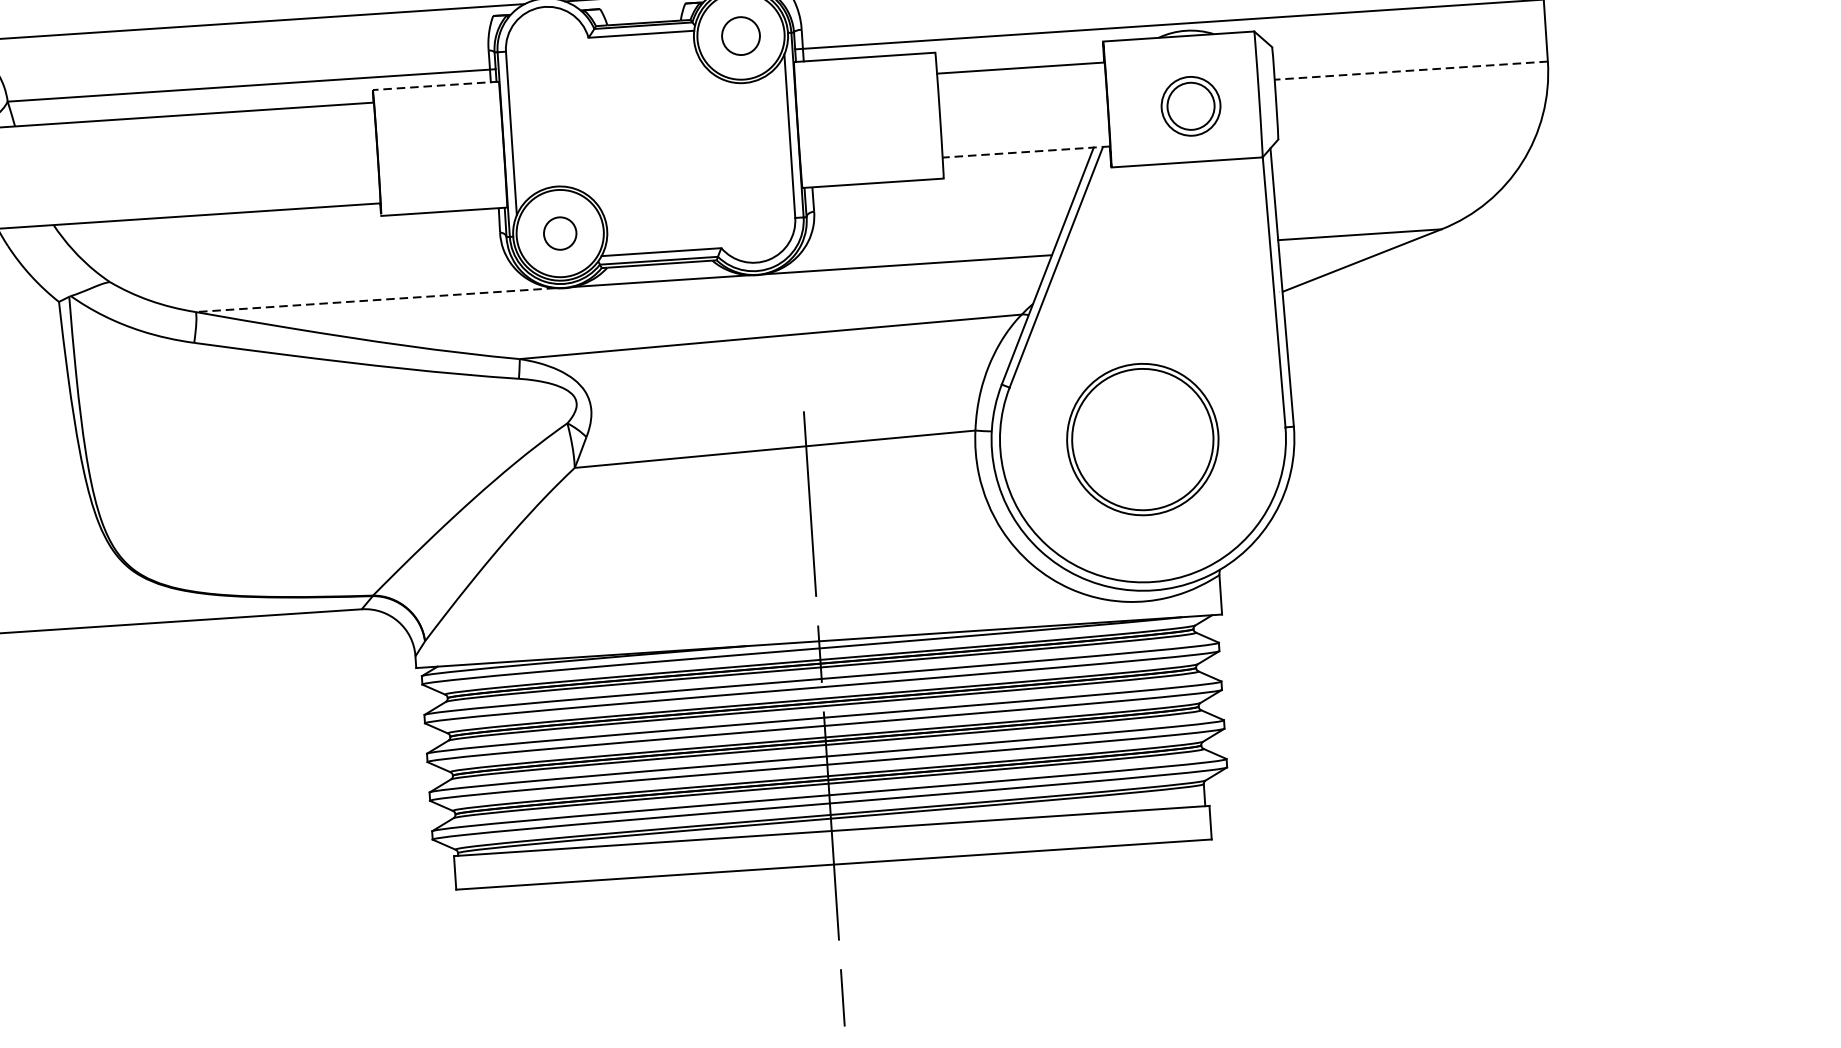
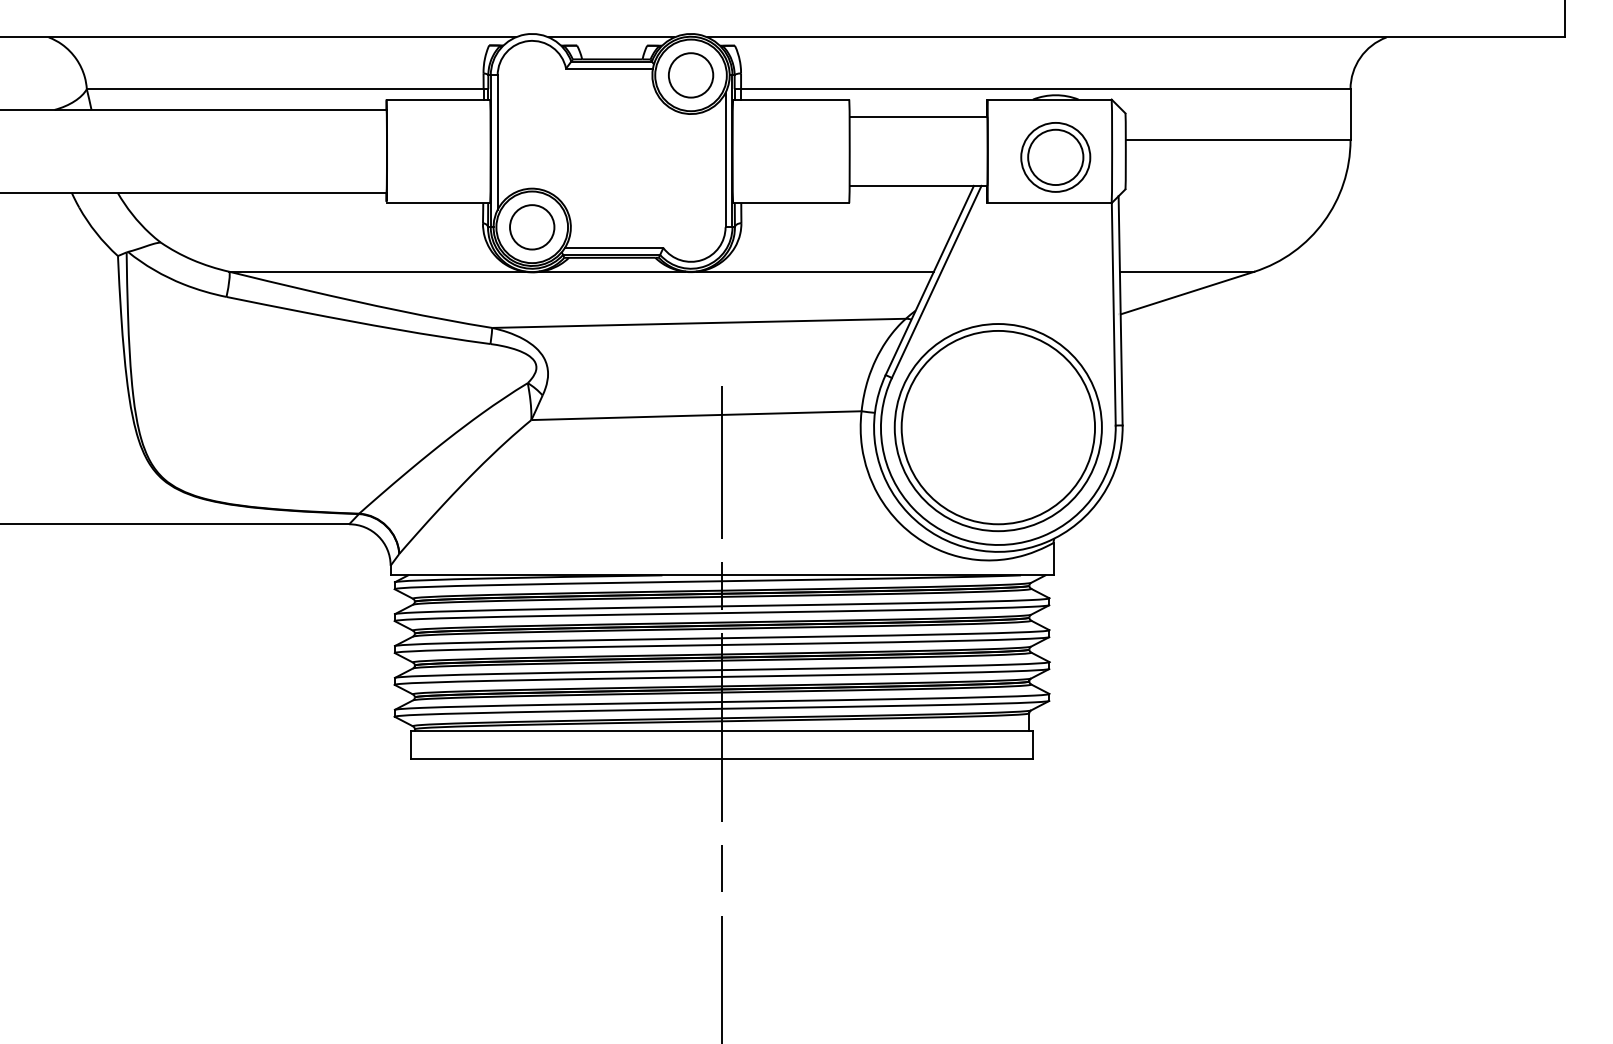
circle: (740, 36) -> (690, 75), size x1.43
line: (1410, 71) -> (1237, 140), dashed -> solid
line: (435, 85) -> (438, 99), dashed -> solid
part: (1190, 106) -> (1055, 157), size x1.43
line: (1026, 151) -> (918, 185), dashed -> solid
circle: (560, 233) -> (532, 227), size x1.67
line: (375, 299) -> (377, 271), dashed -> solid
part: (1141, 439) -> (997, 427), size x1.67

